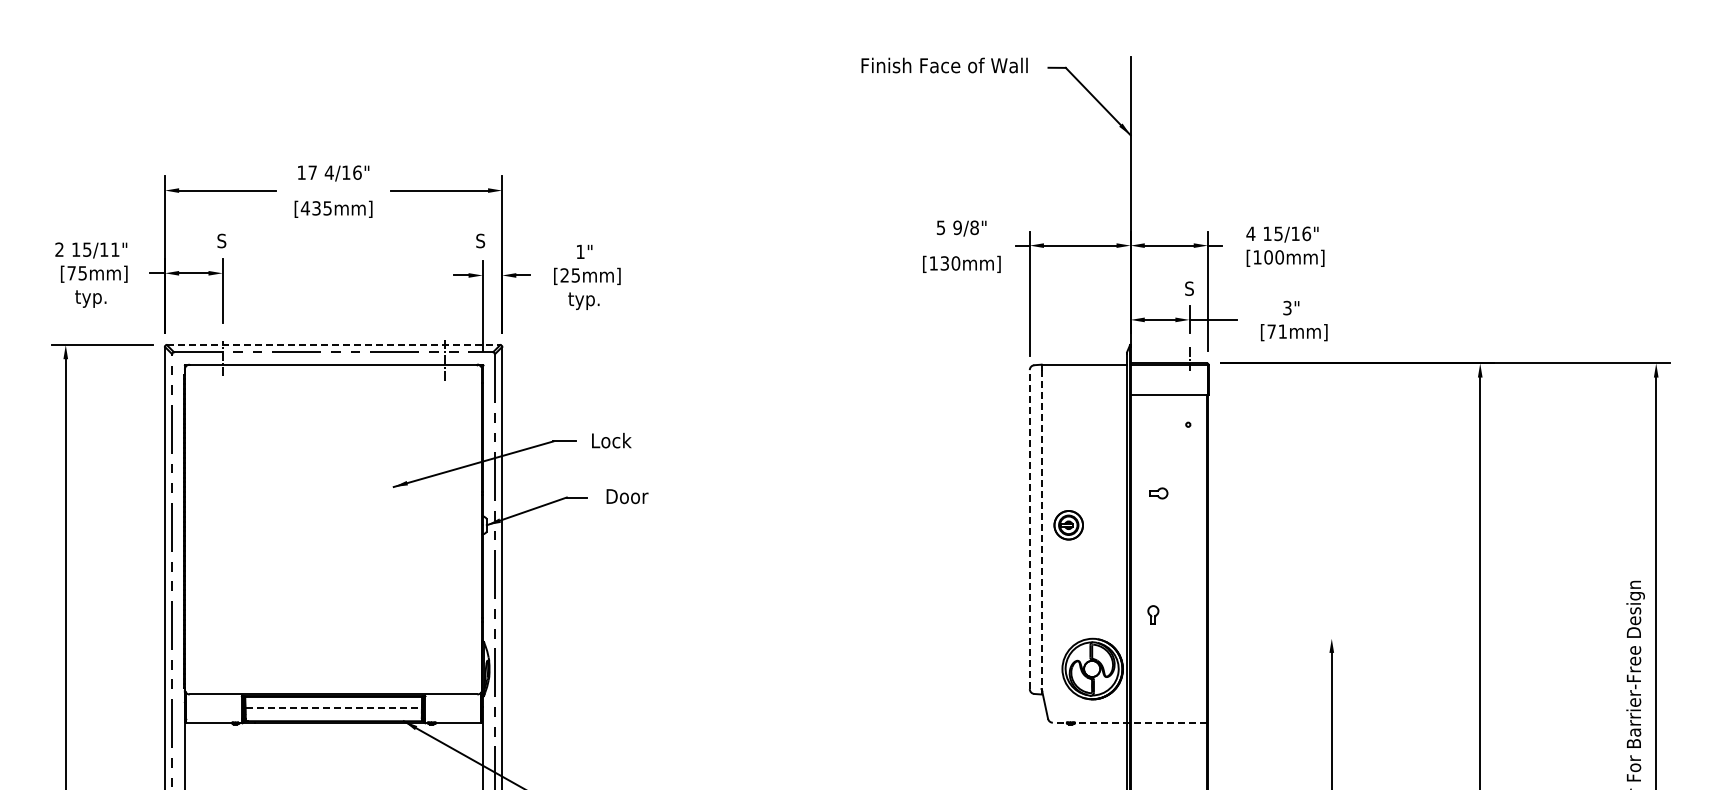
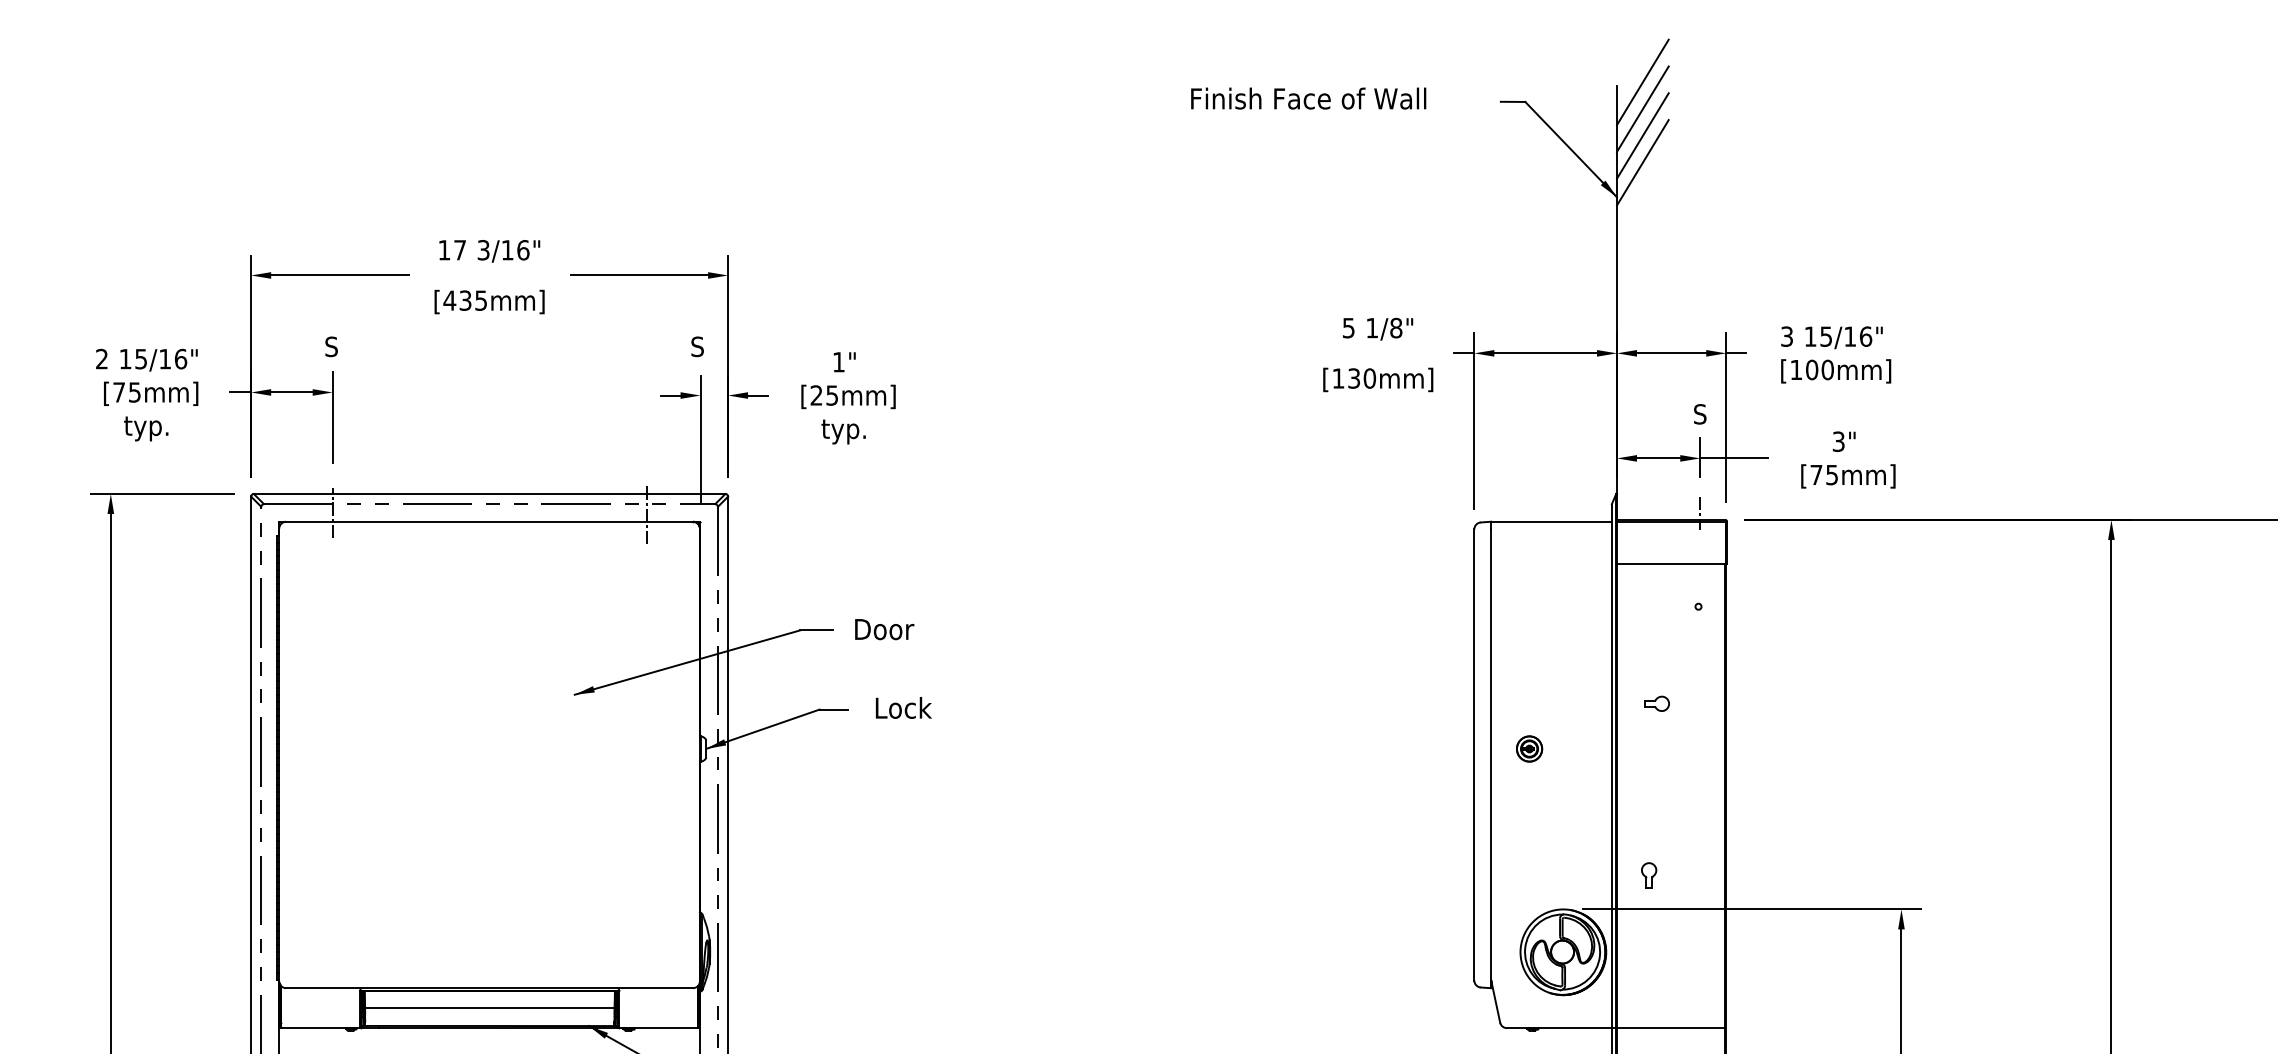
line: (1148, 53) -> (1642, 81), added
text: (944, 65) -> (1308, 98), moved
line: (1148, 72) -> (1642, 108), added
line: (1148, 91) -> (1642, 135), added
line: (1148, 110) -> (1642, 162), added
text: (328, 172) -> (482, 249), 4/16" -> 3/16"
text: (957, 227) -> (1372, 327), 9/8" -> 1/8"
text: (1250, 233) -> (1786, 336), 4 -> 3
text: (115, 249) -> (181, 358), 15/11" -> 15/16"
text: (1282, 331) -> (1831, 474), [71mm] -> [75mm]
line: (333, 345) -> (489, 494), dashed -> solid
text: (613, 440) -> (885, 628), Lock -> Door
text: (628, 496) -> (906, 708), Door -> Lock
part: (1068, 525) -> (1529, 749), size x0.62
line: (1029, 529) -> (1473, 754), dashed -> solid
line: (1041, 529) -> (1490, 754), dashed -> solid
line: (1225, 638) -> (1751, 909), added
line: (334, 708) -> (490, 1008), dashed -> solid
line: (1129, 722) -> (1615, 1027), dashed -> solid

